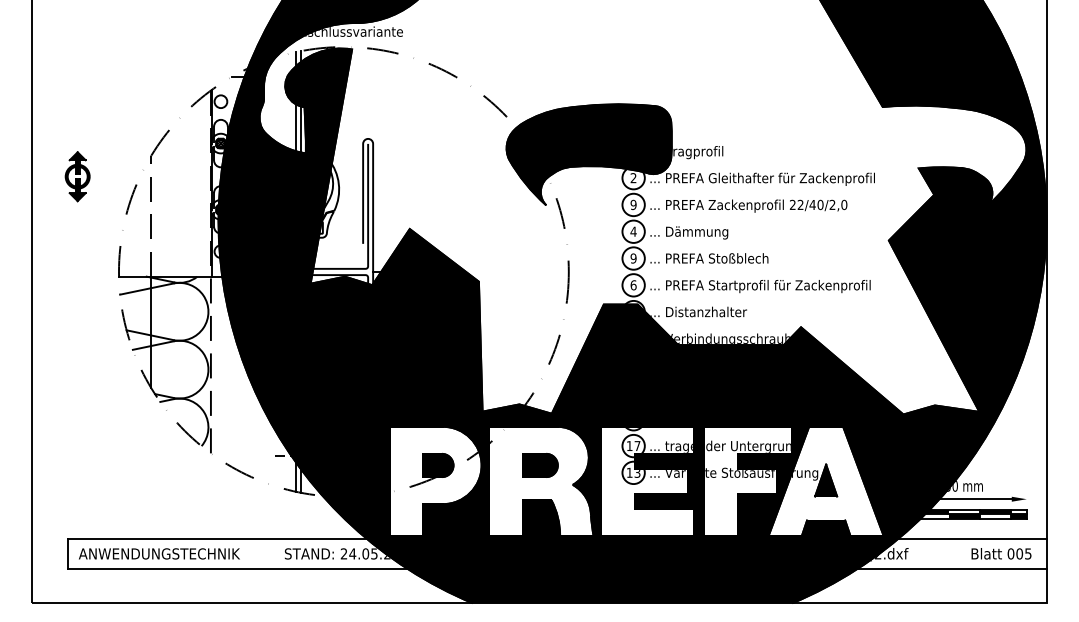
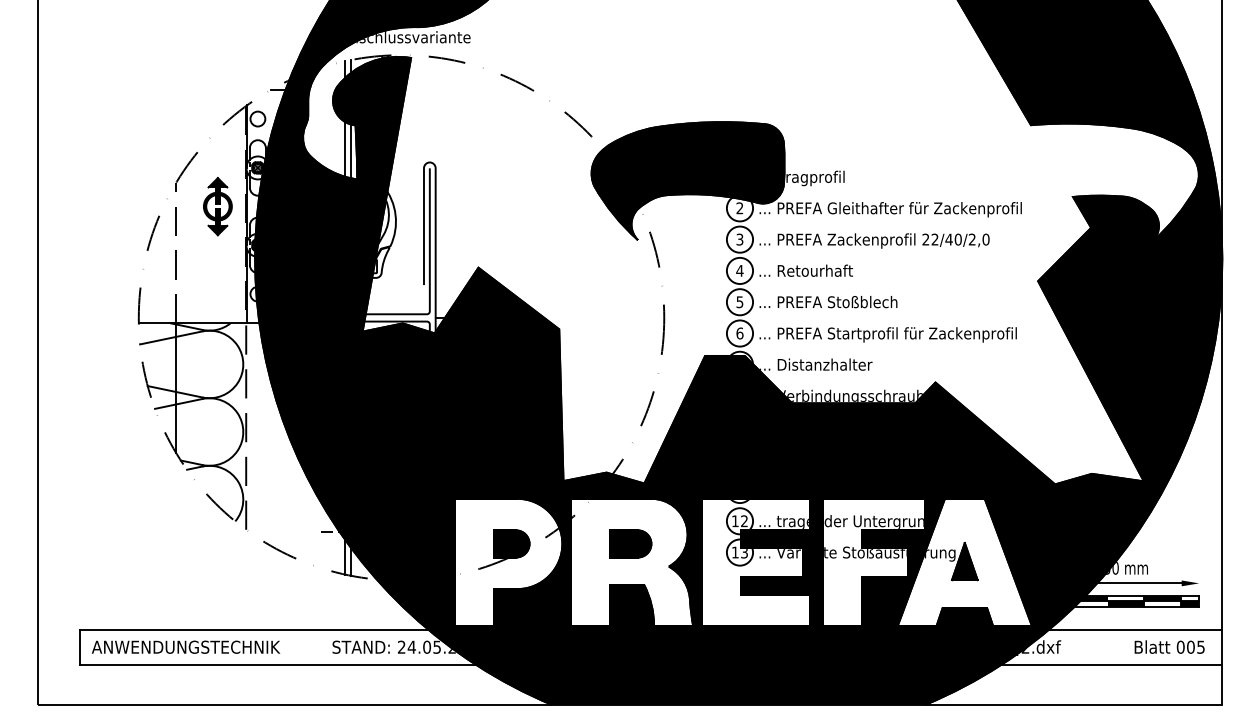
part: (77, 176) -> (217, 206), moved
text: (633, 204) -> (739, 239), 9 -> 3
text: (698, 232) -> (815, 271), ... Dämmung -> ... Retourhaft
text: (633, 258) -> (739, 302), 9 -> 5
text: (637, 445) -> (744, 520), 17 -> 12

